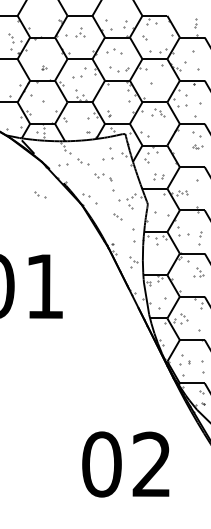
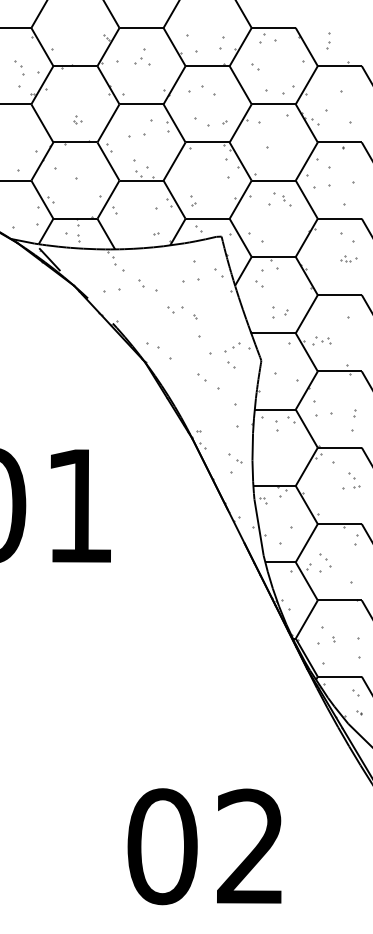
part: (195, 23) -> (327, 41), moved
part: (40, 194) -> (71, 343), removed
part: (117, 216) -> (207, 382), size x1.67
text: (125, 464) -> (204, 846), moved

